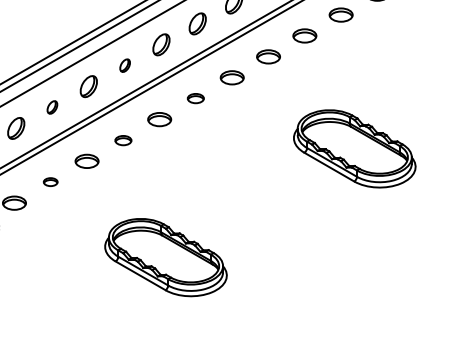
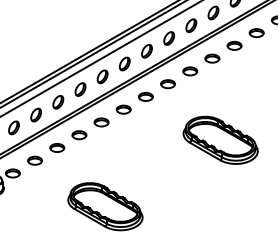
part: (125, 65) -> (80, 89), size x1.67
part: (195, 98) -> (123, 109), size x1.43
part: (51, 106) -> (35, 114), size x1.67
part: (123, 140) -> (79, 135), size x1.43
part: (49, 181) -> (34, 160), size x1.67

